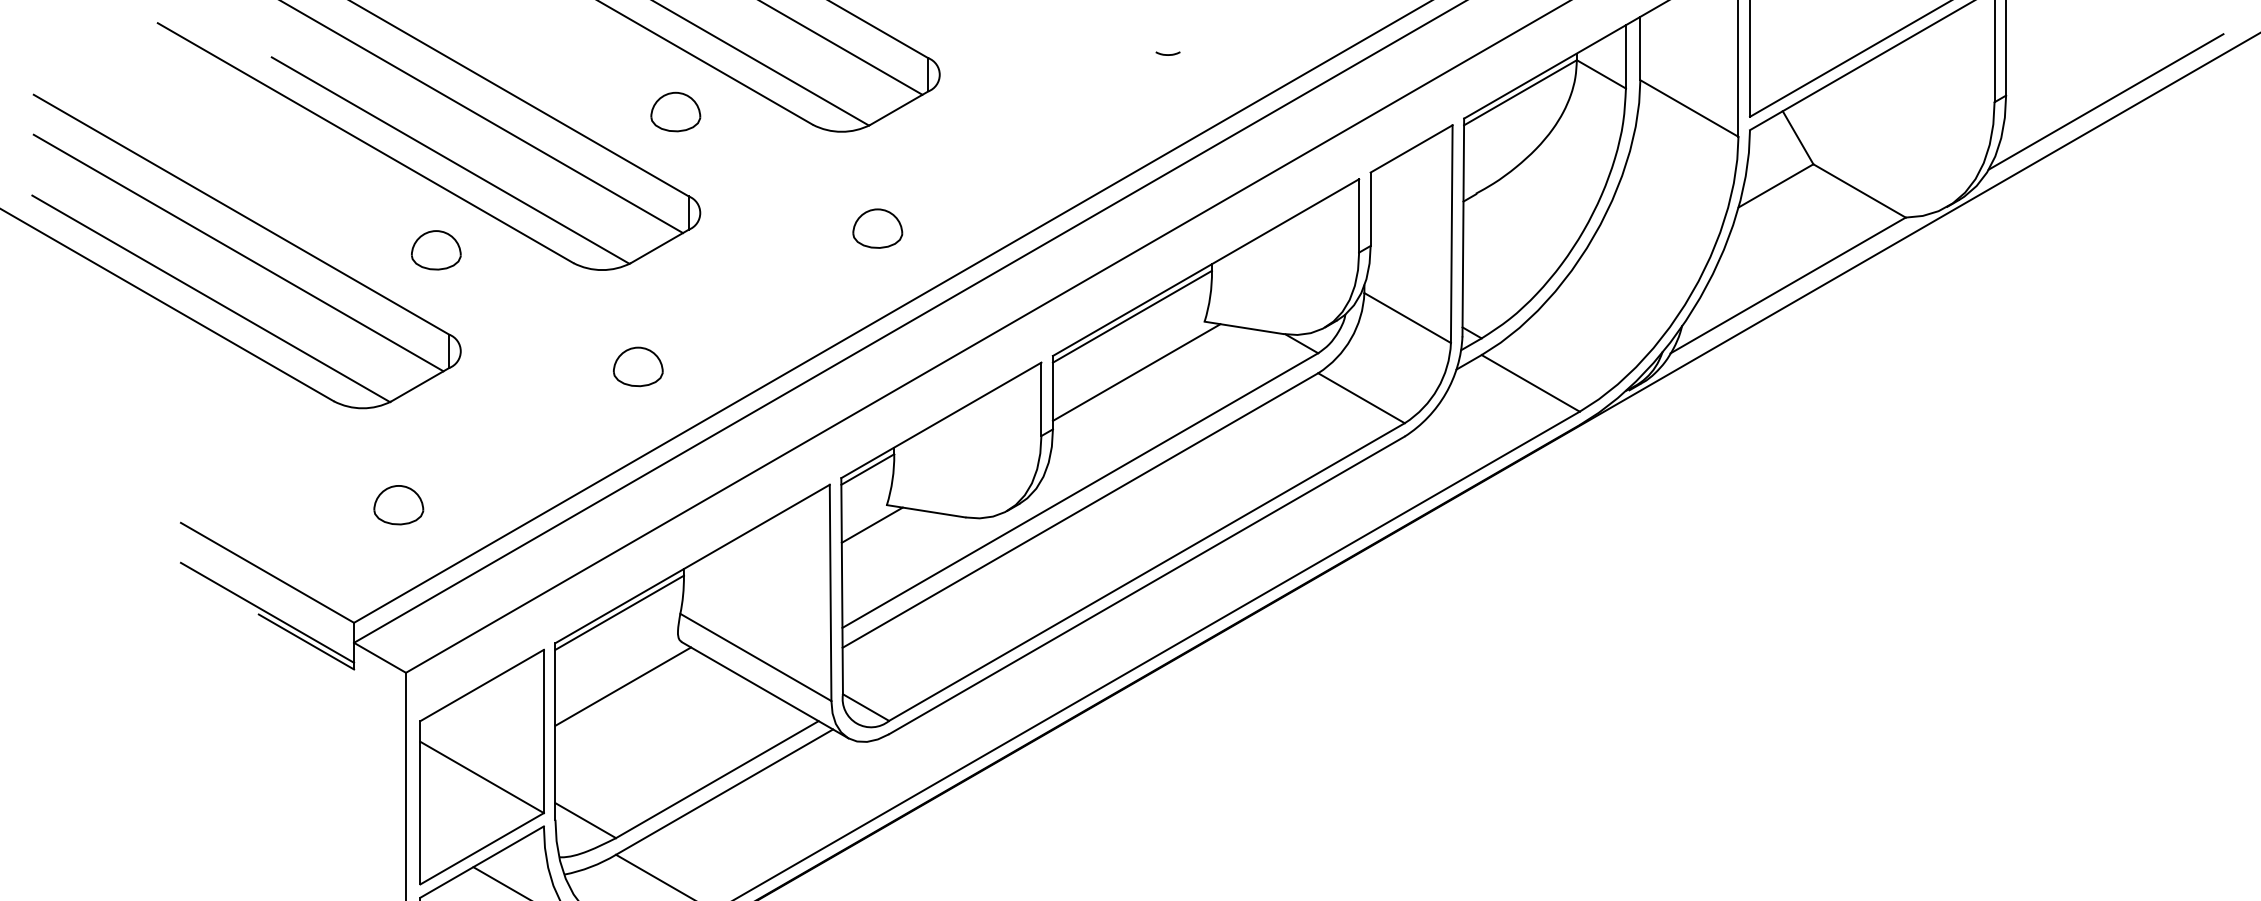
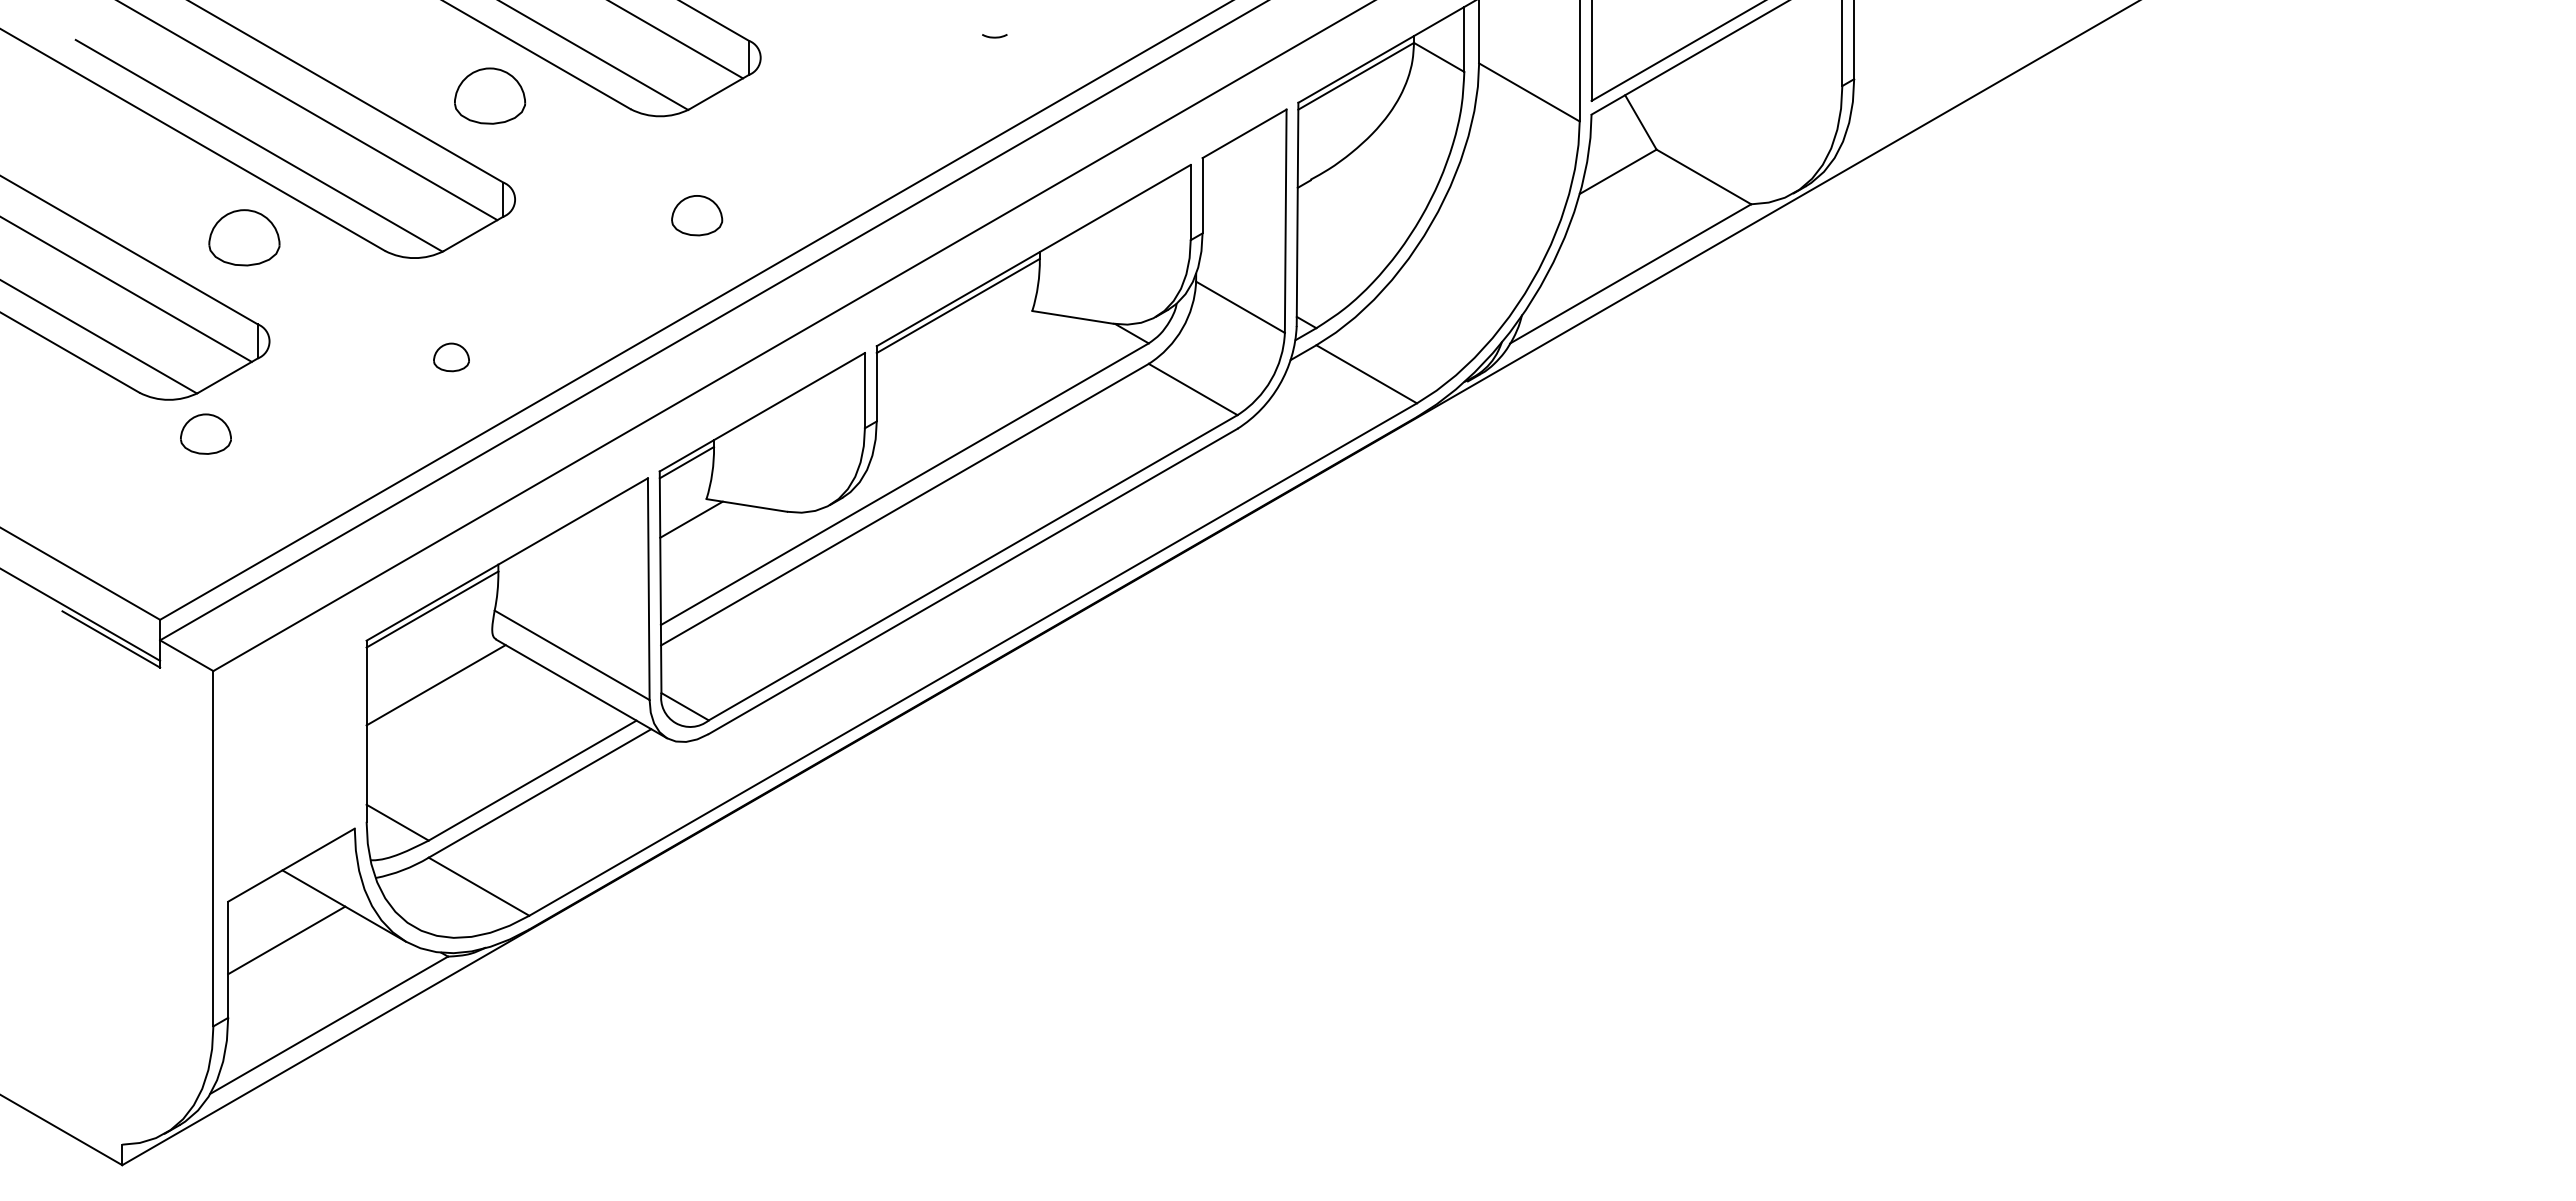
line: (2105, 101) -> (1956, 85), removed
part: (675, 111) -> (489, 95), size x1.4
part: (436, 249) -> (244, 237), size x1.4
part: (638, 367) -> (451, 357), size x0.7
line: (1136, 371) -> (962, 362), removed
part: (398, 504) -> (205, 433), moved
part: (482, 766) -> (291, 767), removed

